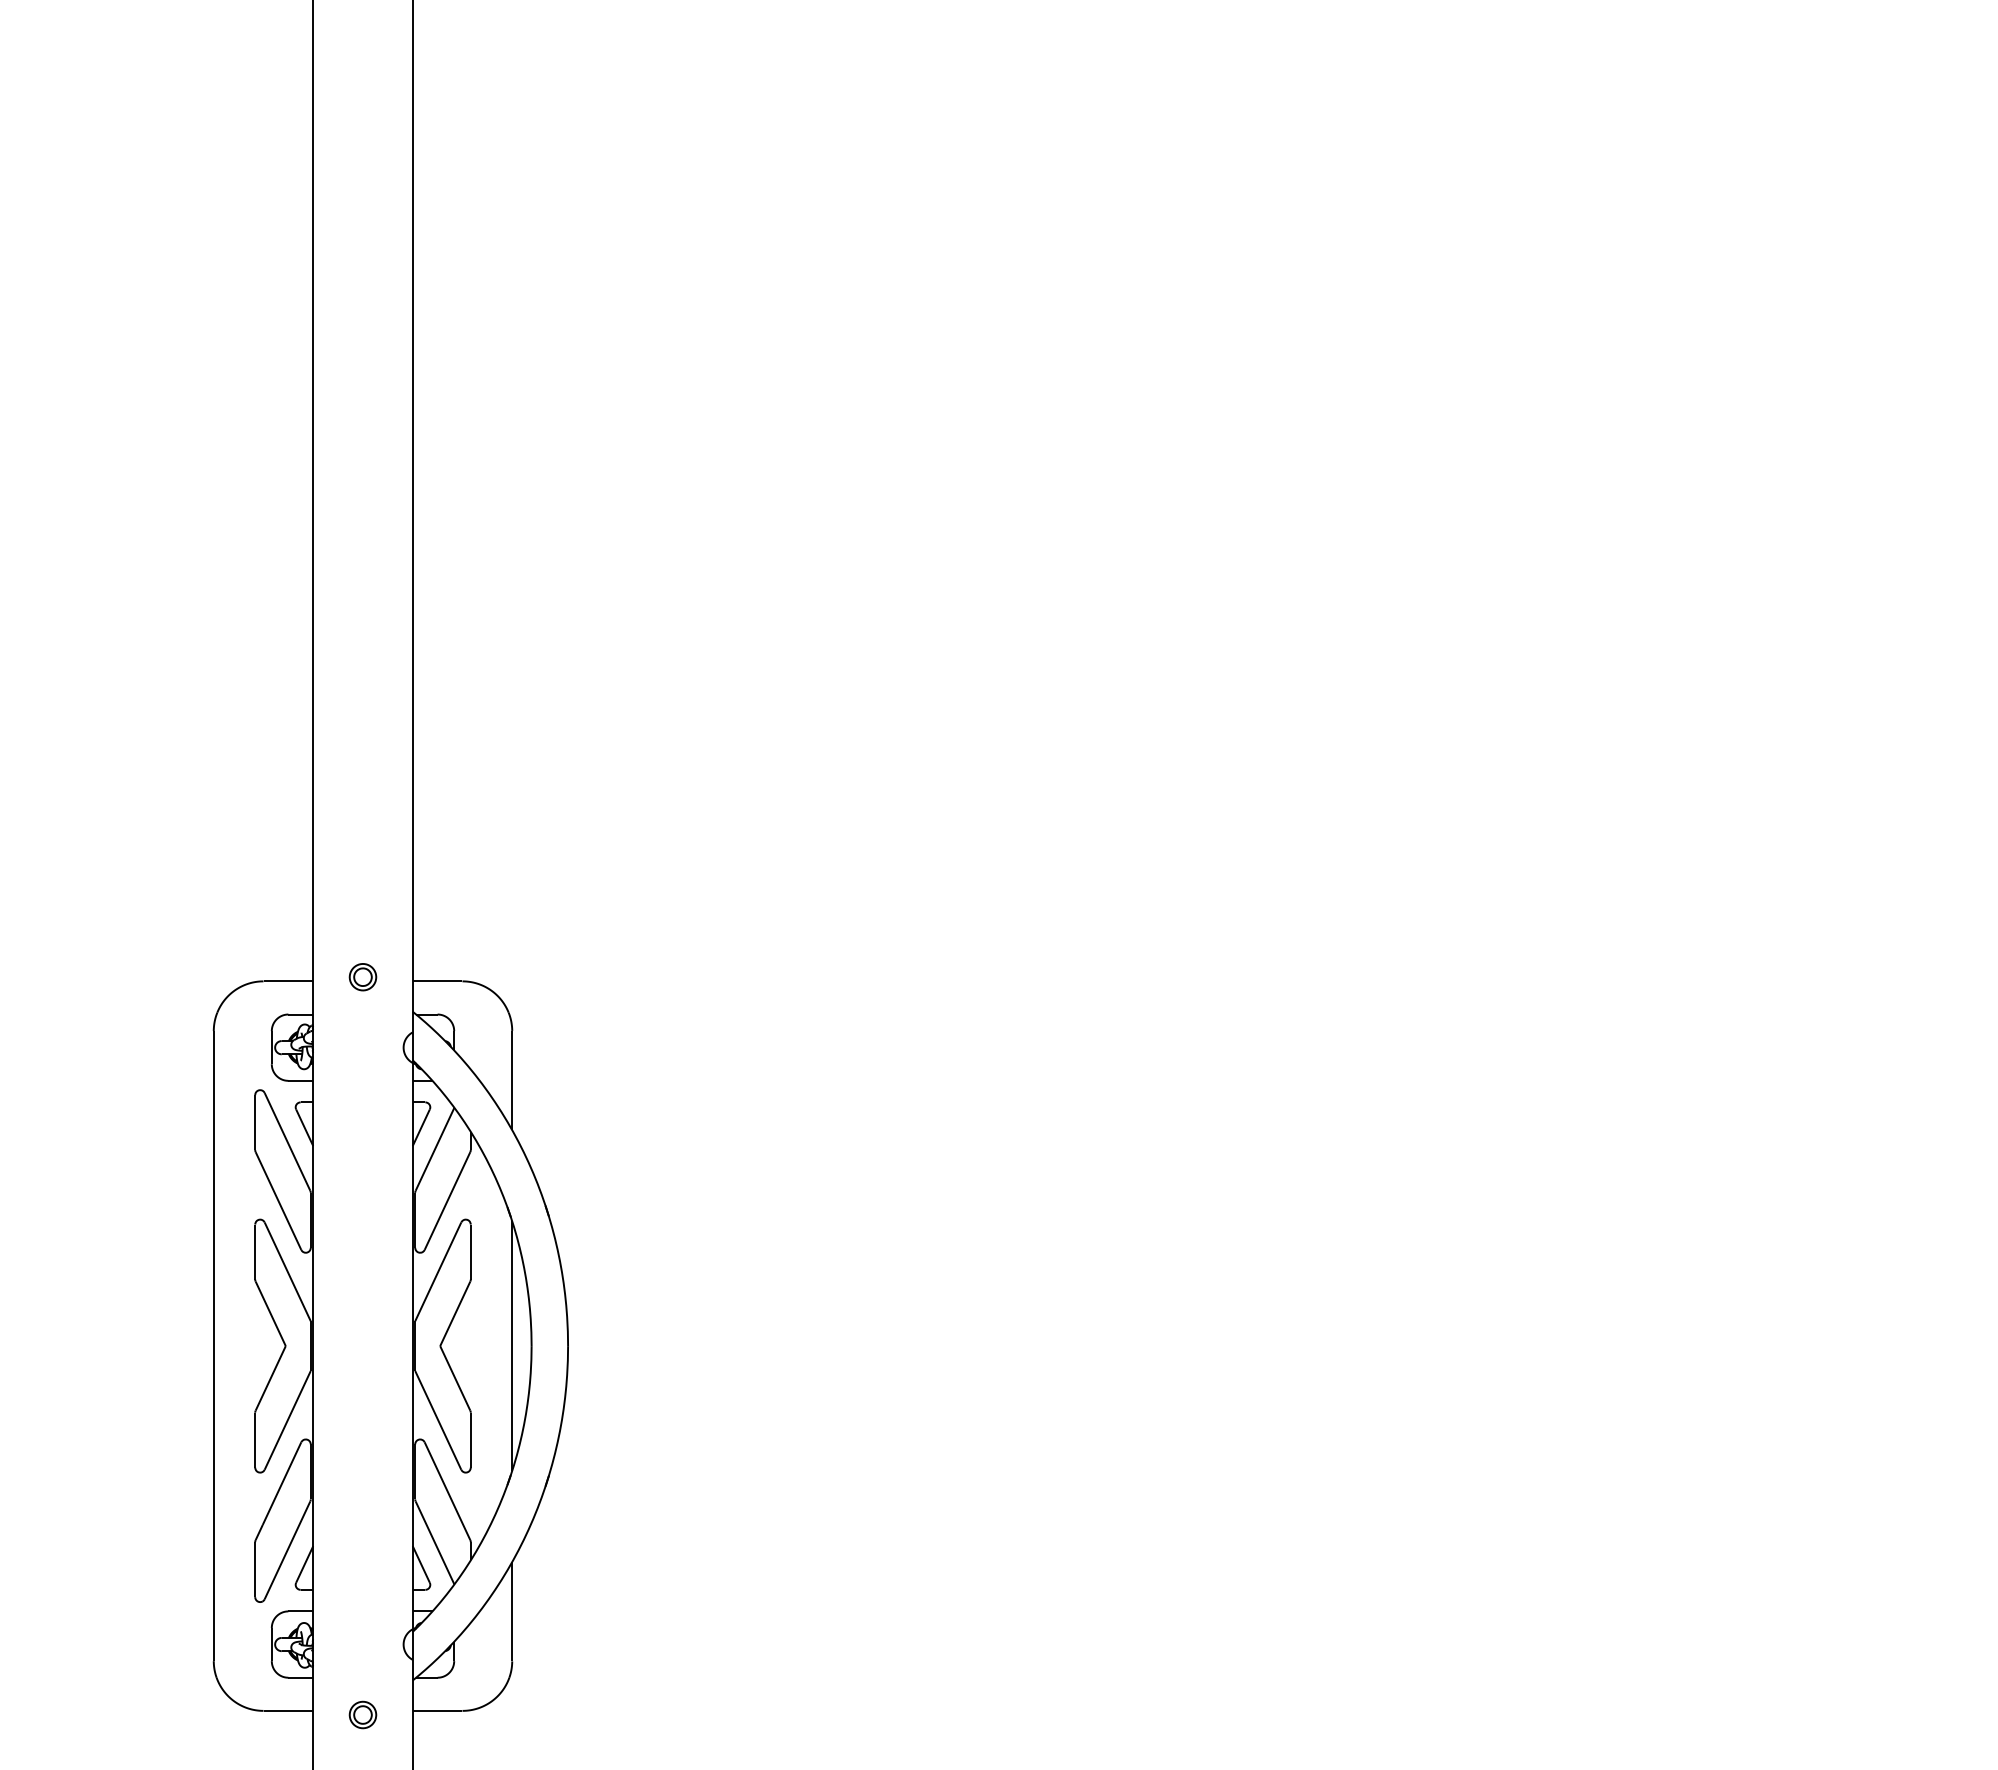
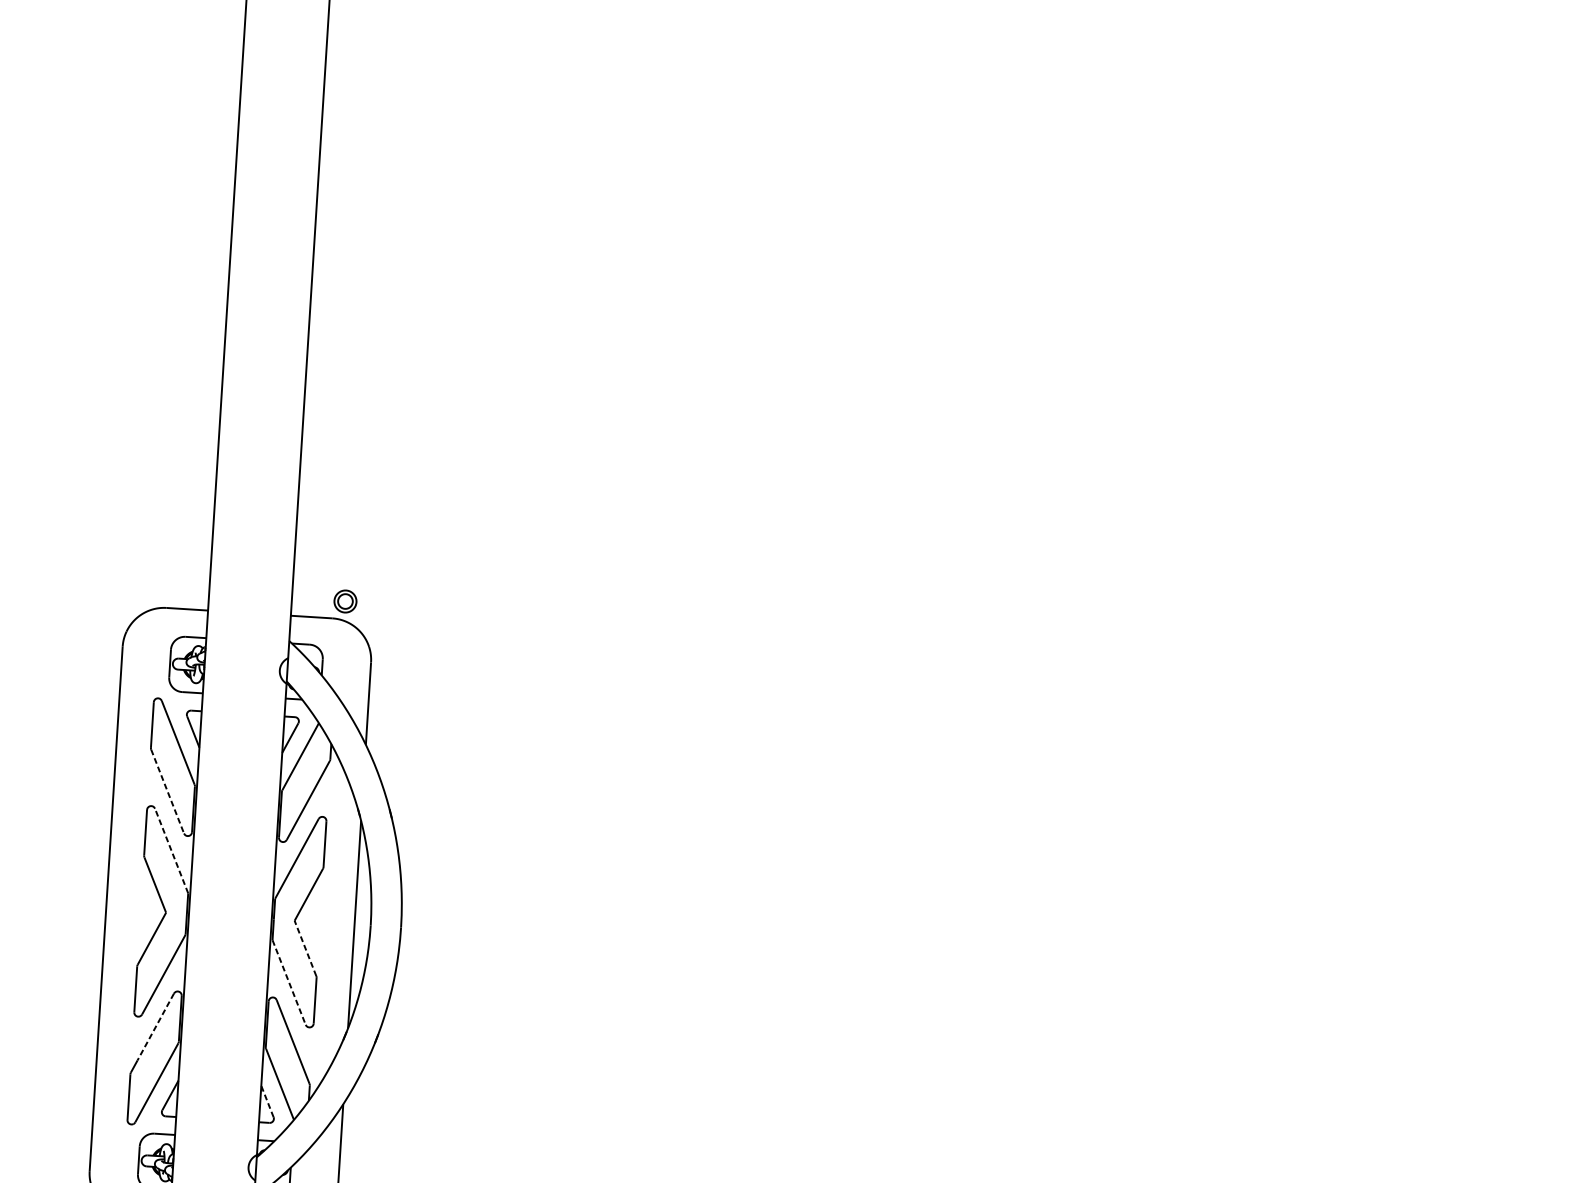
part: (362, 977) -> (345, 601), moved
line: (278, 1201) -> (167, 791), solid -> dashed
line: (287, 1271) -> (171, 850), solid -> dashed
line: (455, 1378) -> (305, 948), solid -> dashed
line: (438, 1420) -> (289, 982), solid -> dashed
line: (282, 1483) -> (156, 1026), solid -> dashed
line: (421, 1564) -> (267, 1101), solid -> dashed

